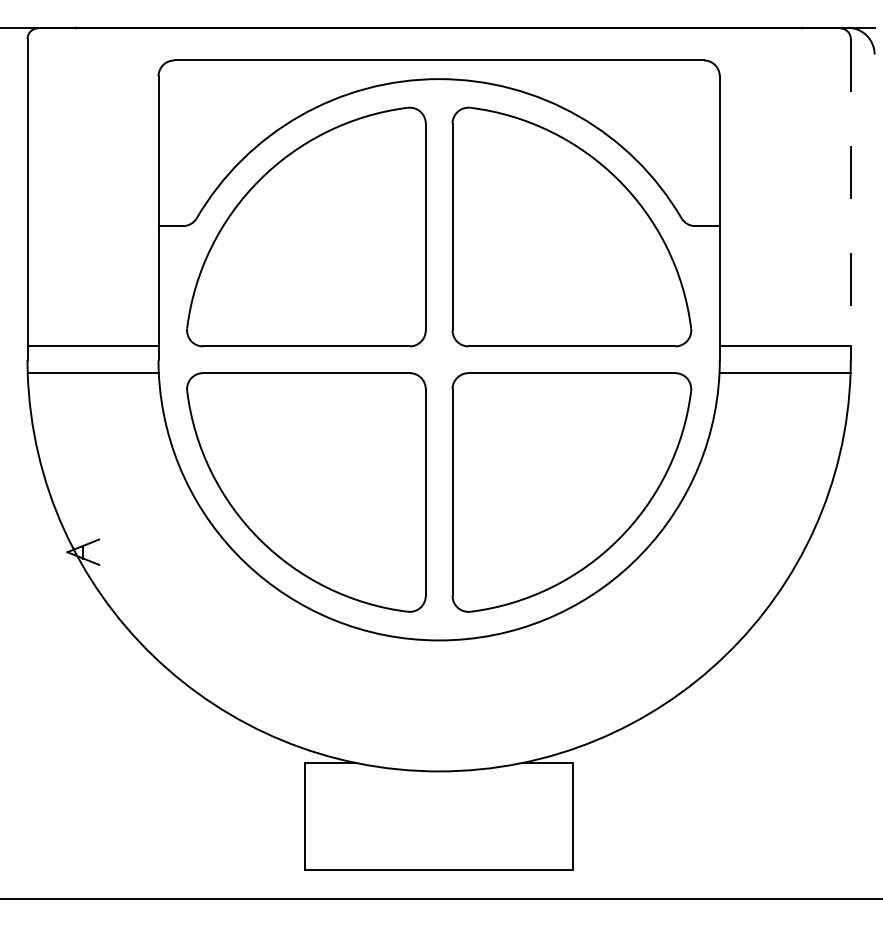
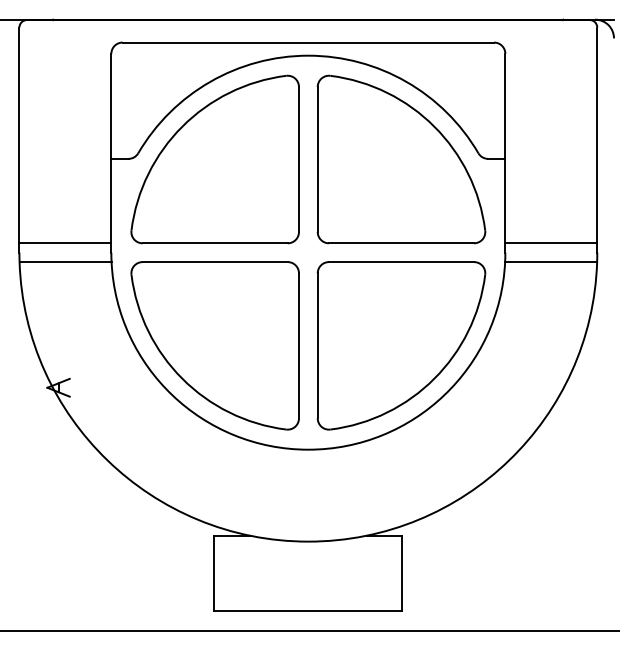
line: (850, 192) -> (597, 135), dashed -> solid

